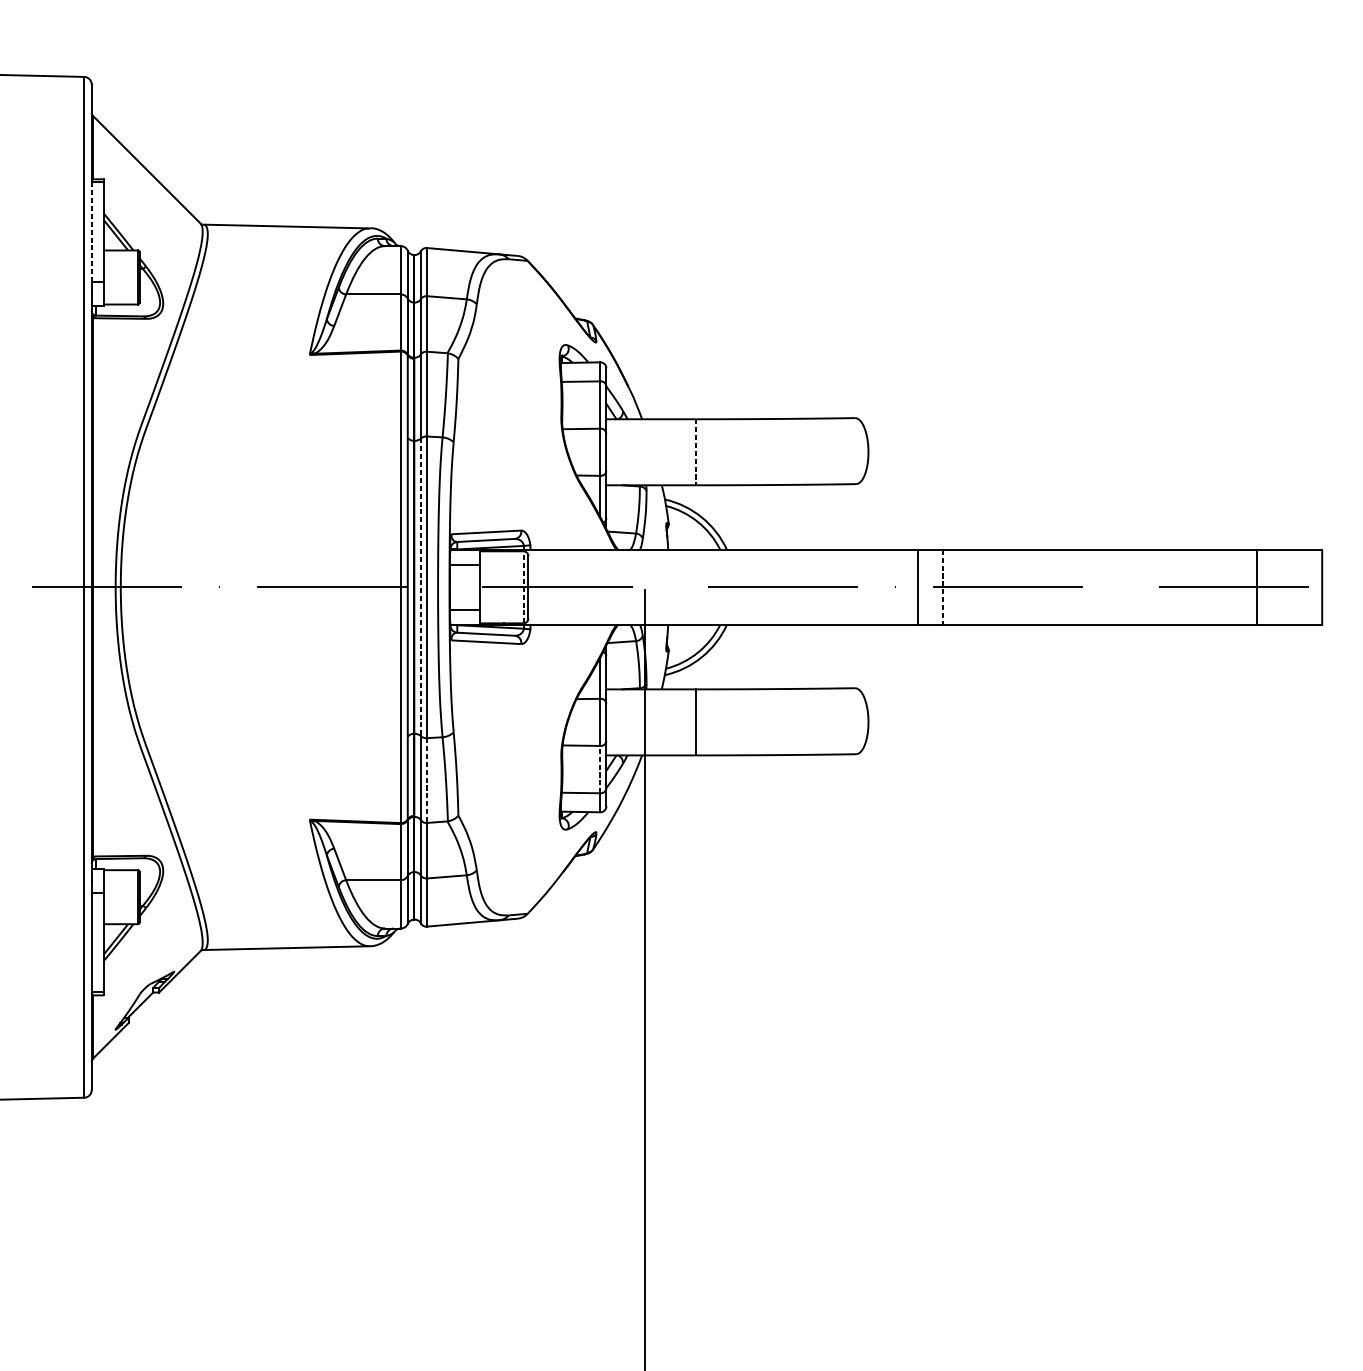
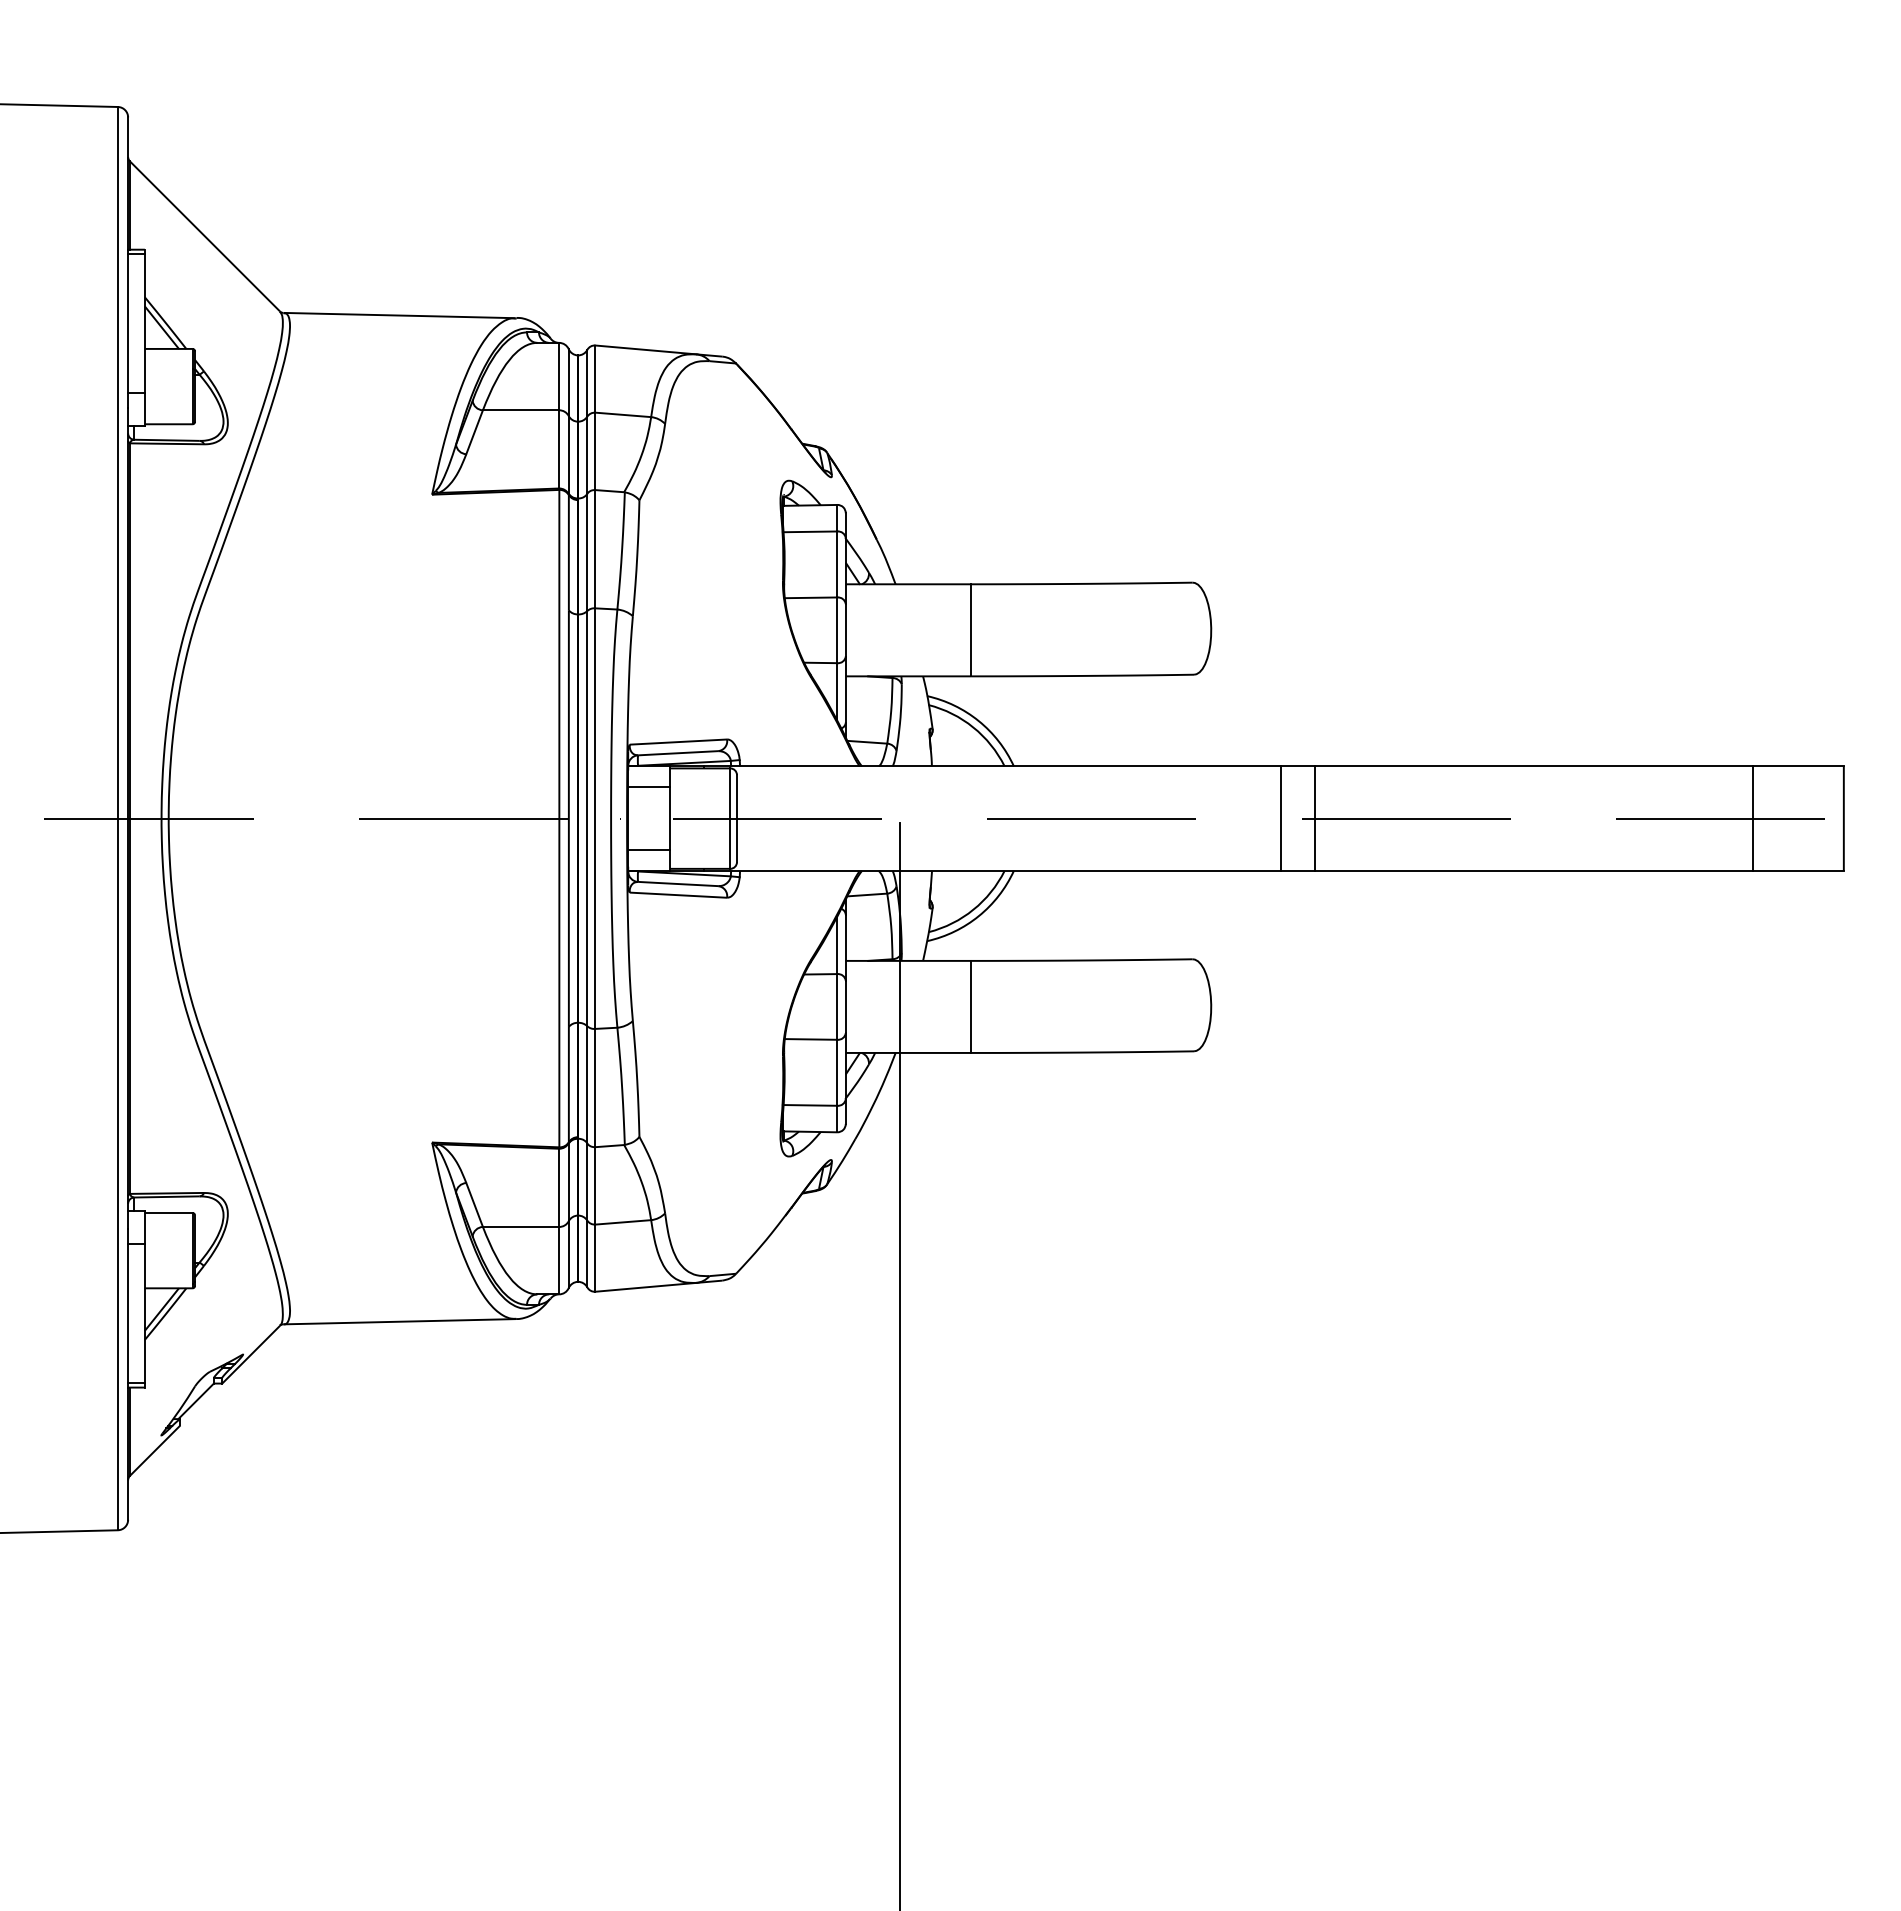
line: (91, 232) -> (128, 323), dashed -> solid
line: (696, 452) -> (971, 630), dashed -> solid
line: (421, 587) -> (587, 818), dashed -> solid
line: (523, 587) -> (730, 818), dashed -> solid
line: (943, 587) -> (1315, 819), dashed -> solid
line: (600, 769) -> (837, 1072), dashed -> solid
line: (426, 780) -> (595, 1088), dashed -> solid

